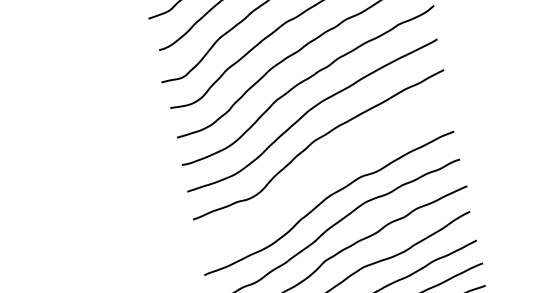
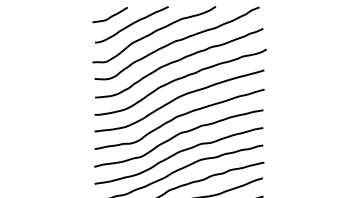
curve: (319, 173) -> (176, 136), added

